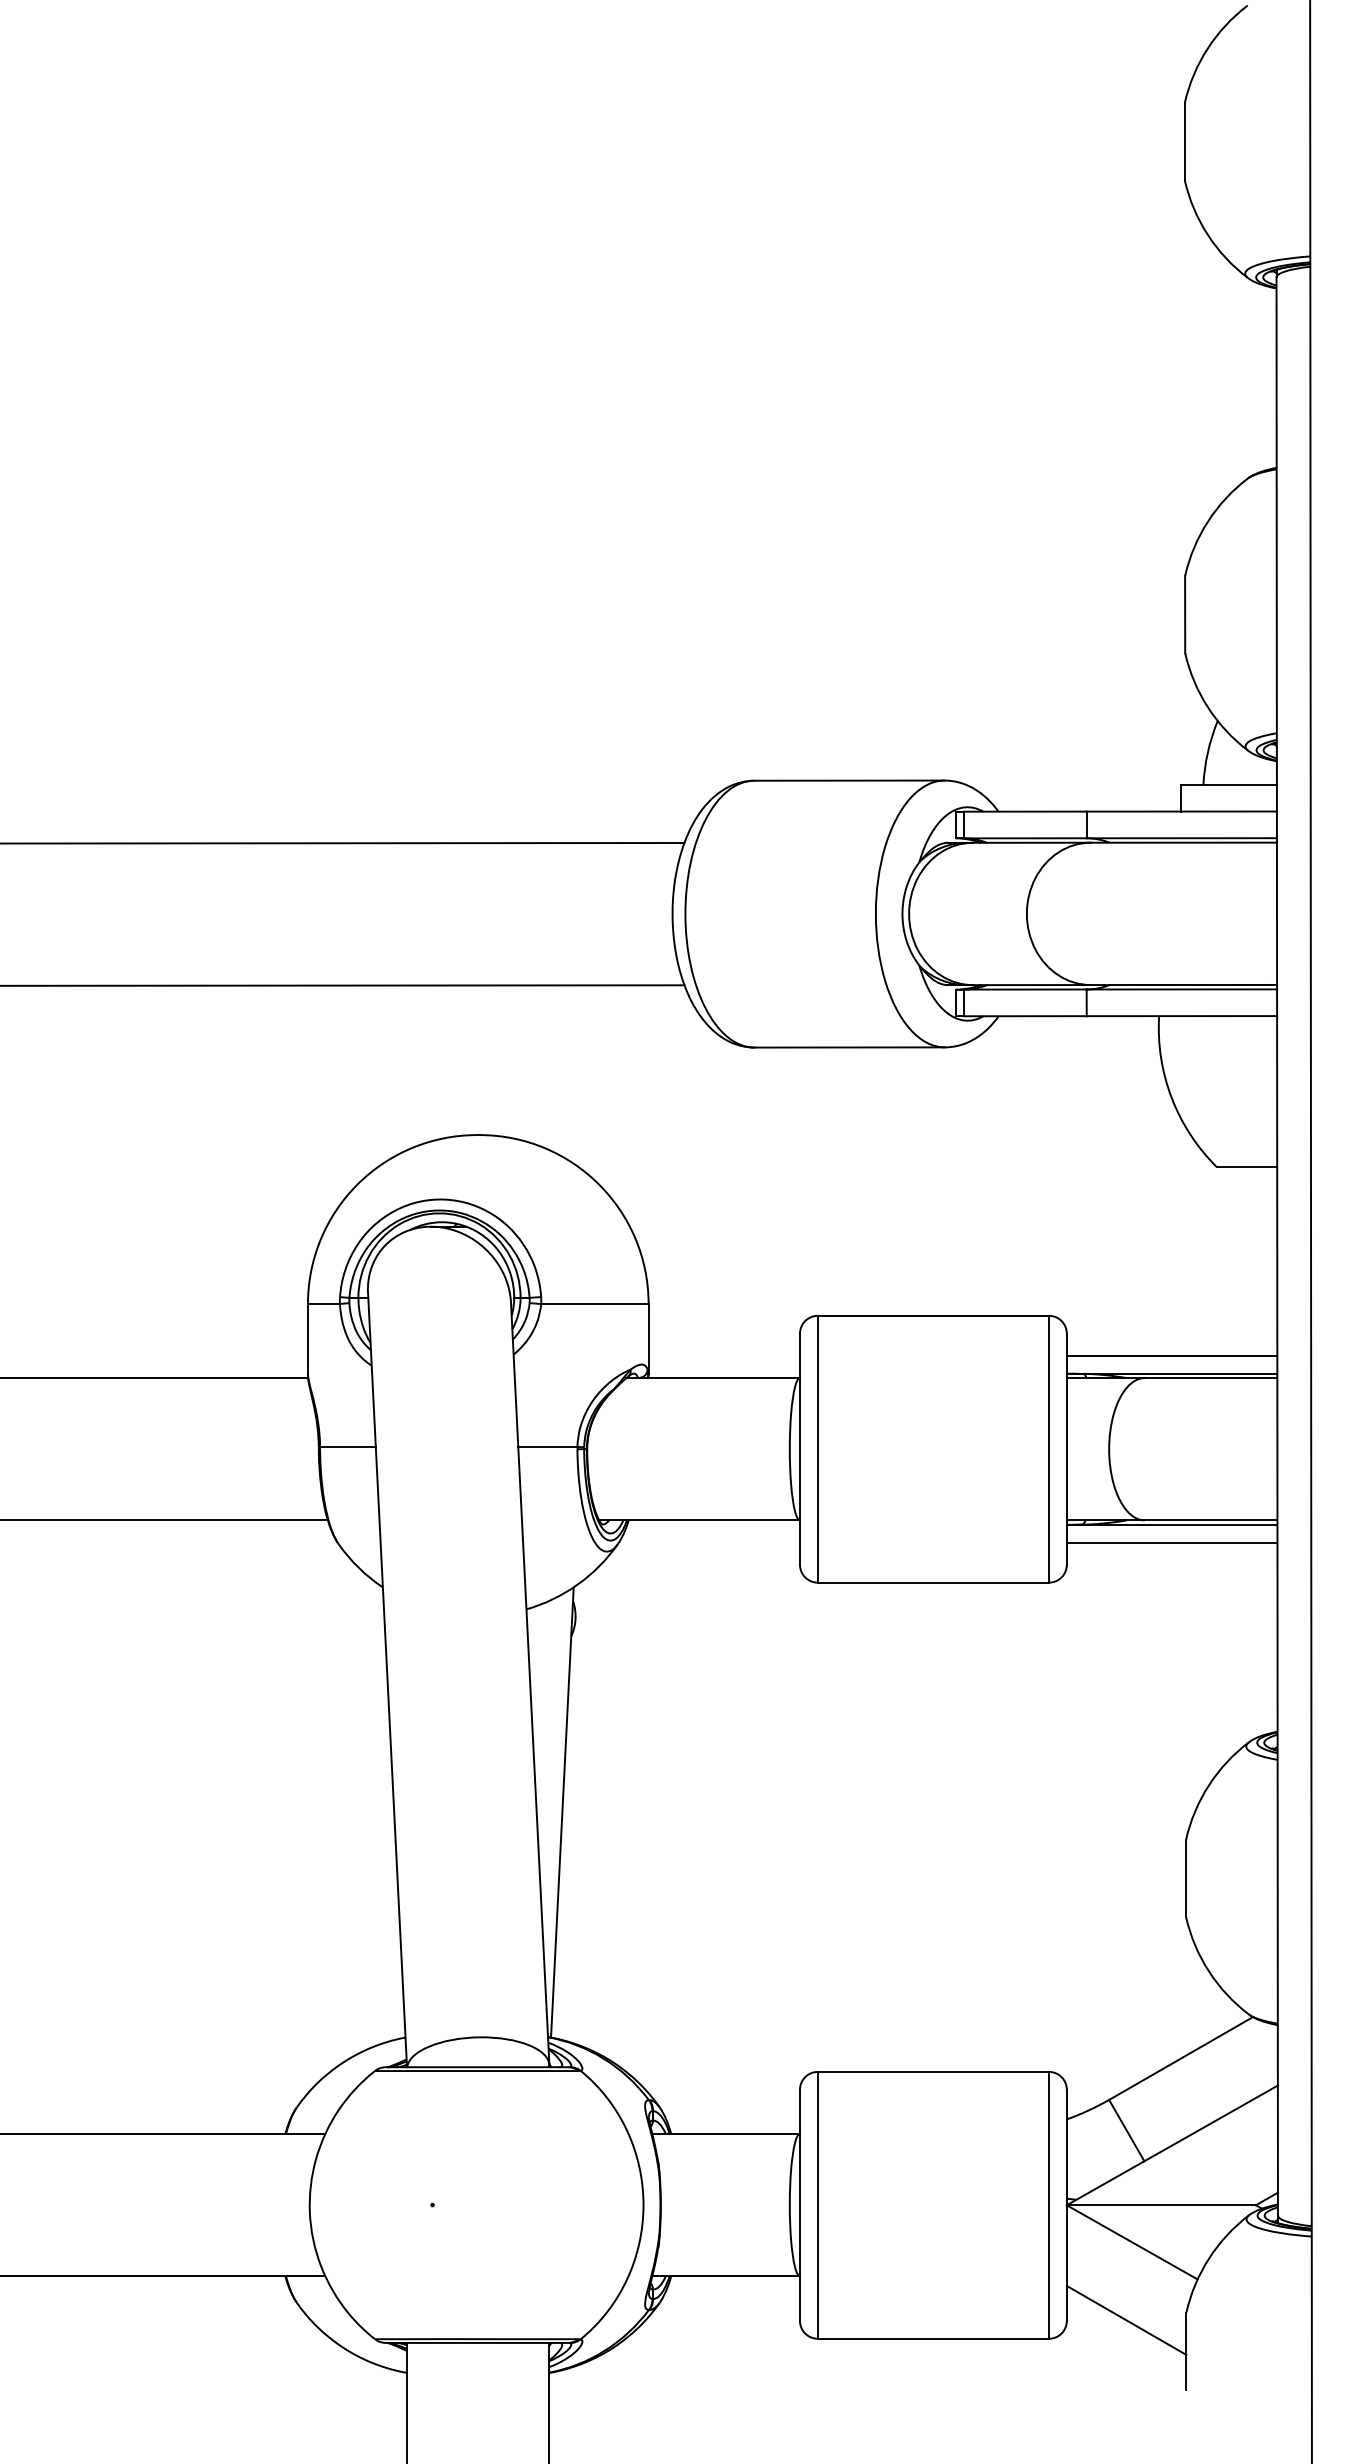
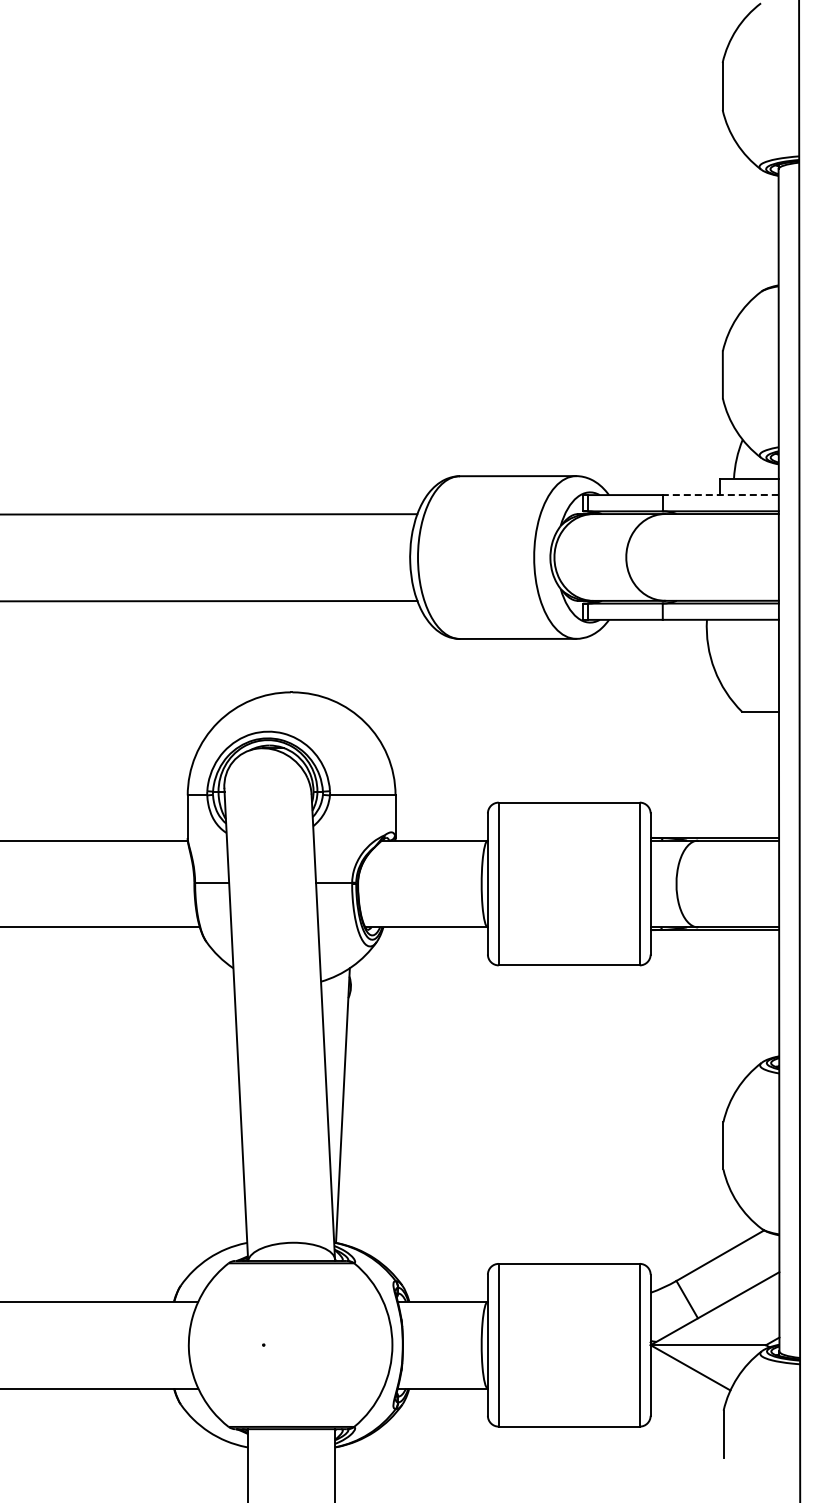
line: (1181, 812) -> (720, 495), solid -> dashed
line: (1171, 1356) -> (714, 827), removed
line: (1171, 1541) -> (714, 940), removed
line: (1125, 2320) -> (686, 1415), removed

